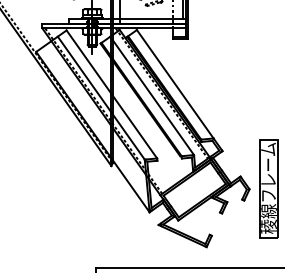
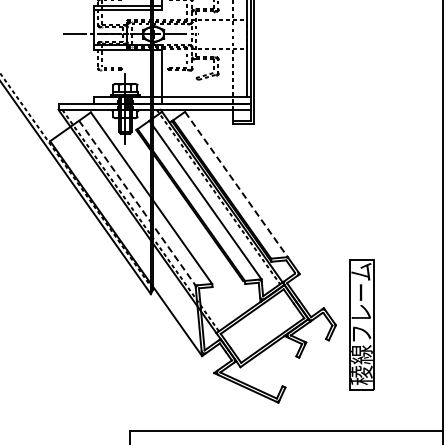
line: (175, 84) -> (236, 184), solid -> dashed
line: (101, 98) -> (137, 203), solid -> dashed

